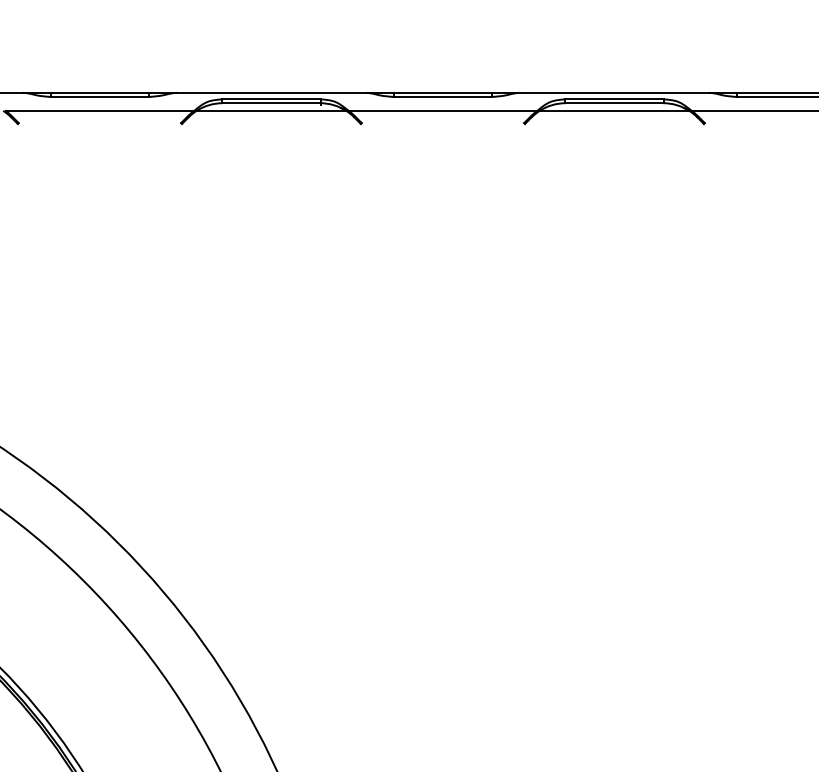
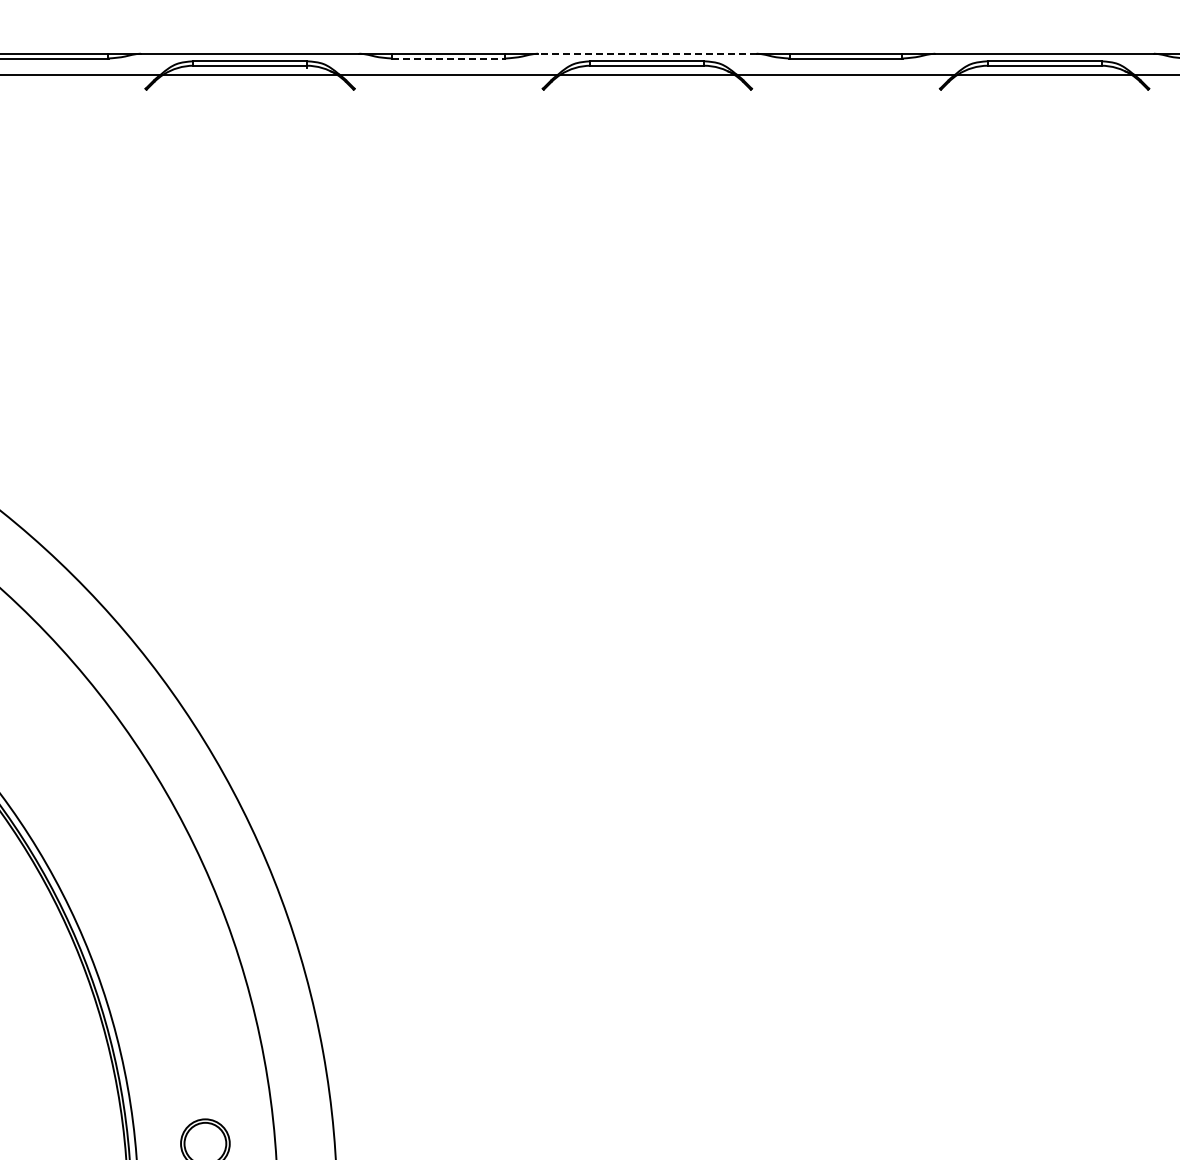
line: (613, 92) -> (646, 53), solid -> dashed
line: (443, 96) -> (449, 58), solid -> dashed

